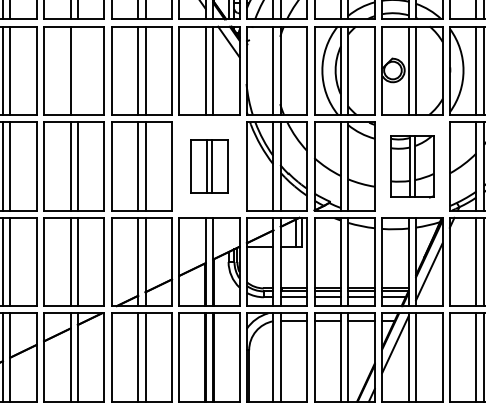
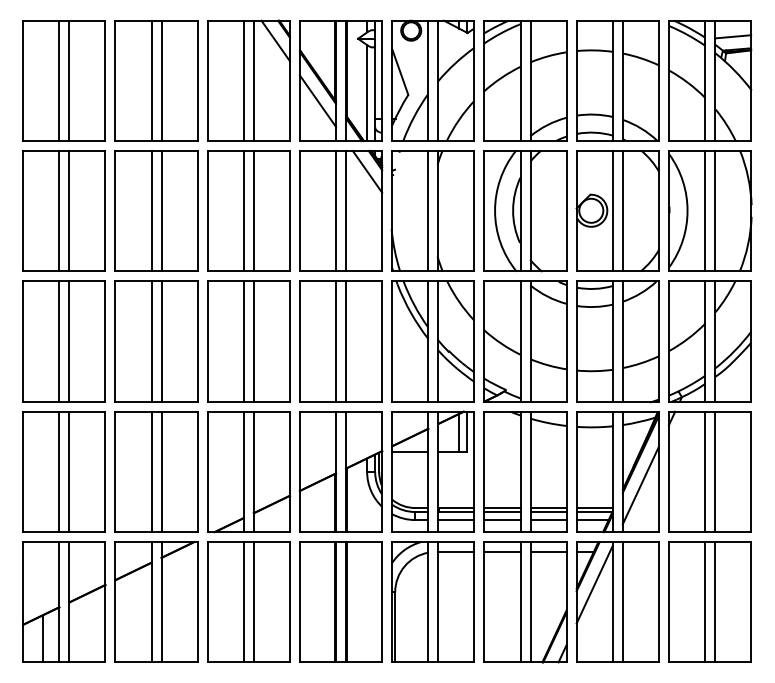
line: (77, 71) -> (161, 211), added
part: (209, 166) -> (340, 341), size x1.67
part: (412, 166) -> (617, 341), size x1.43

